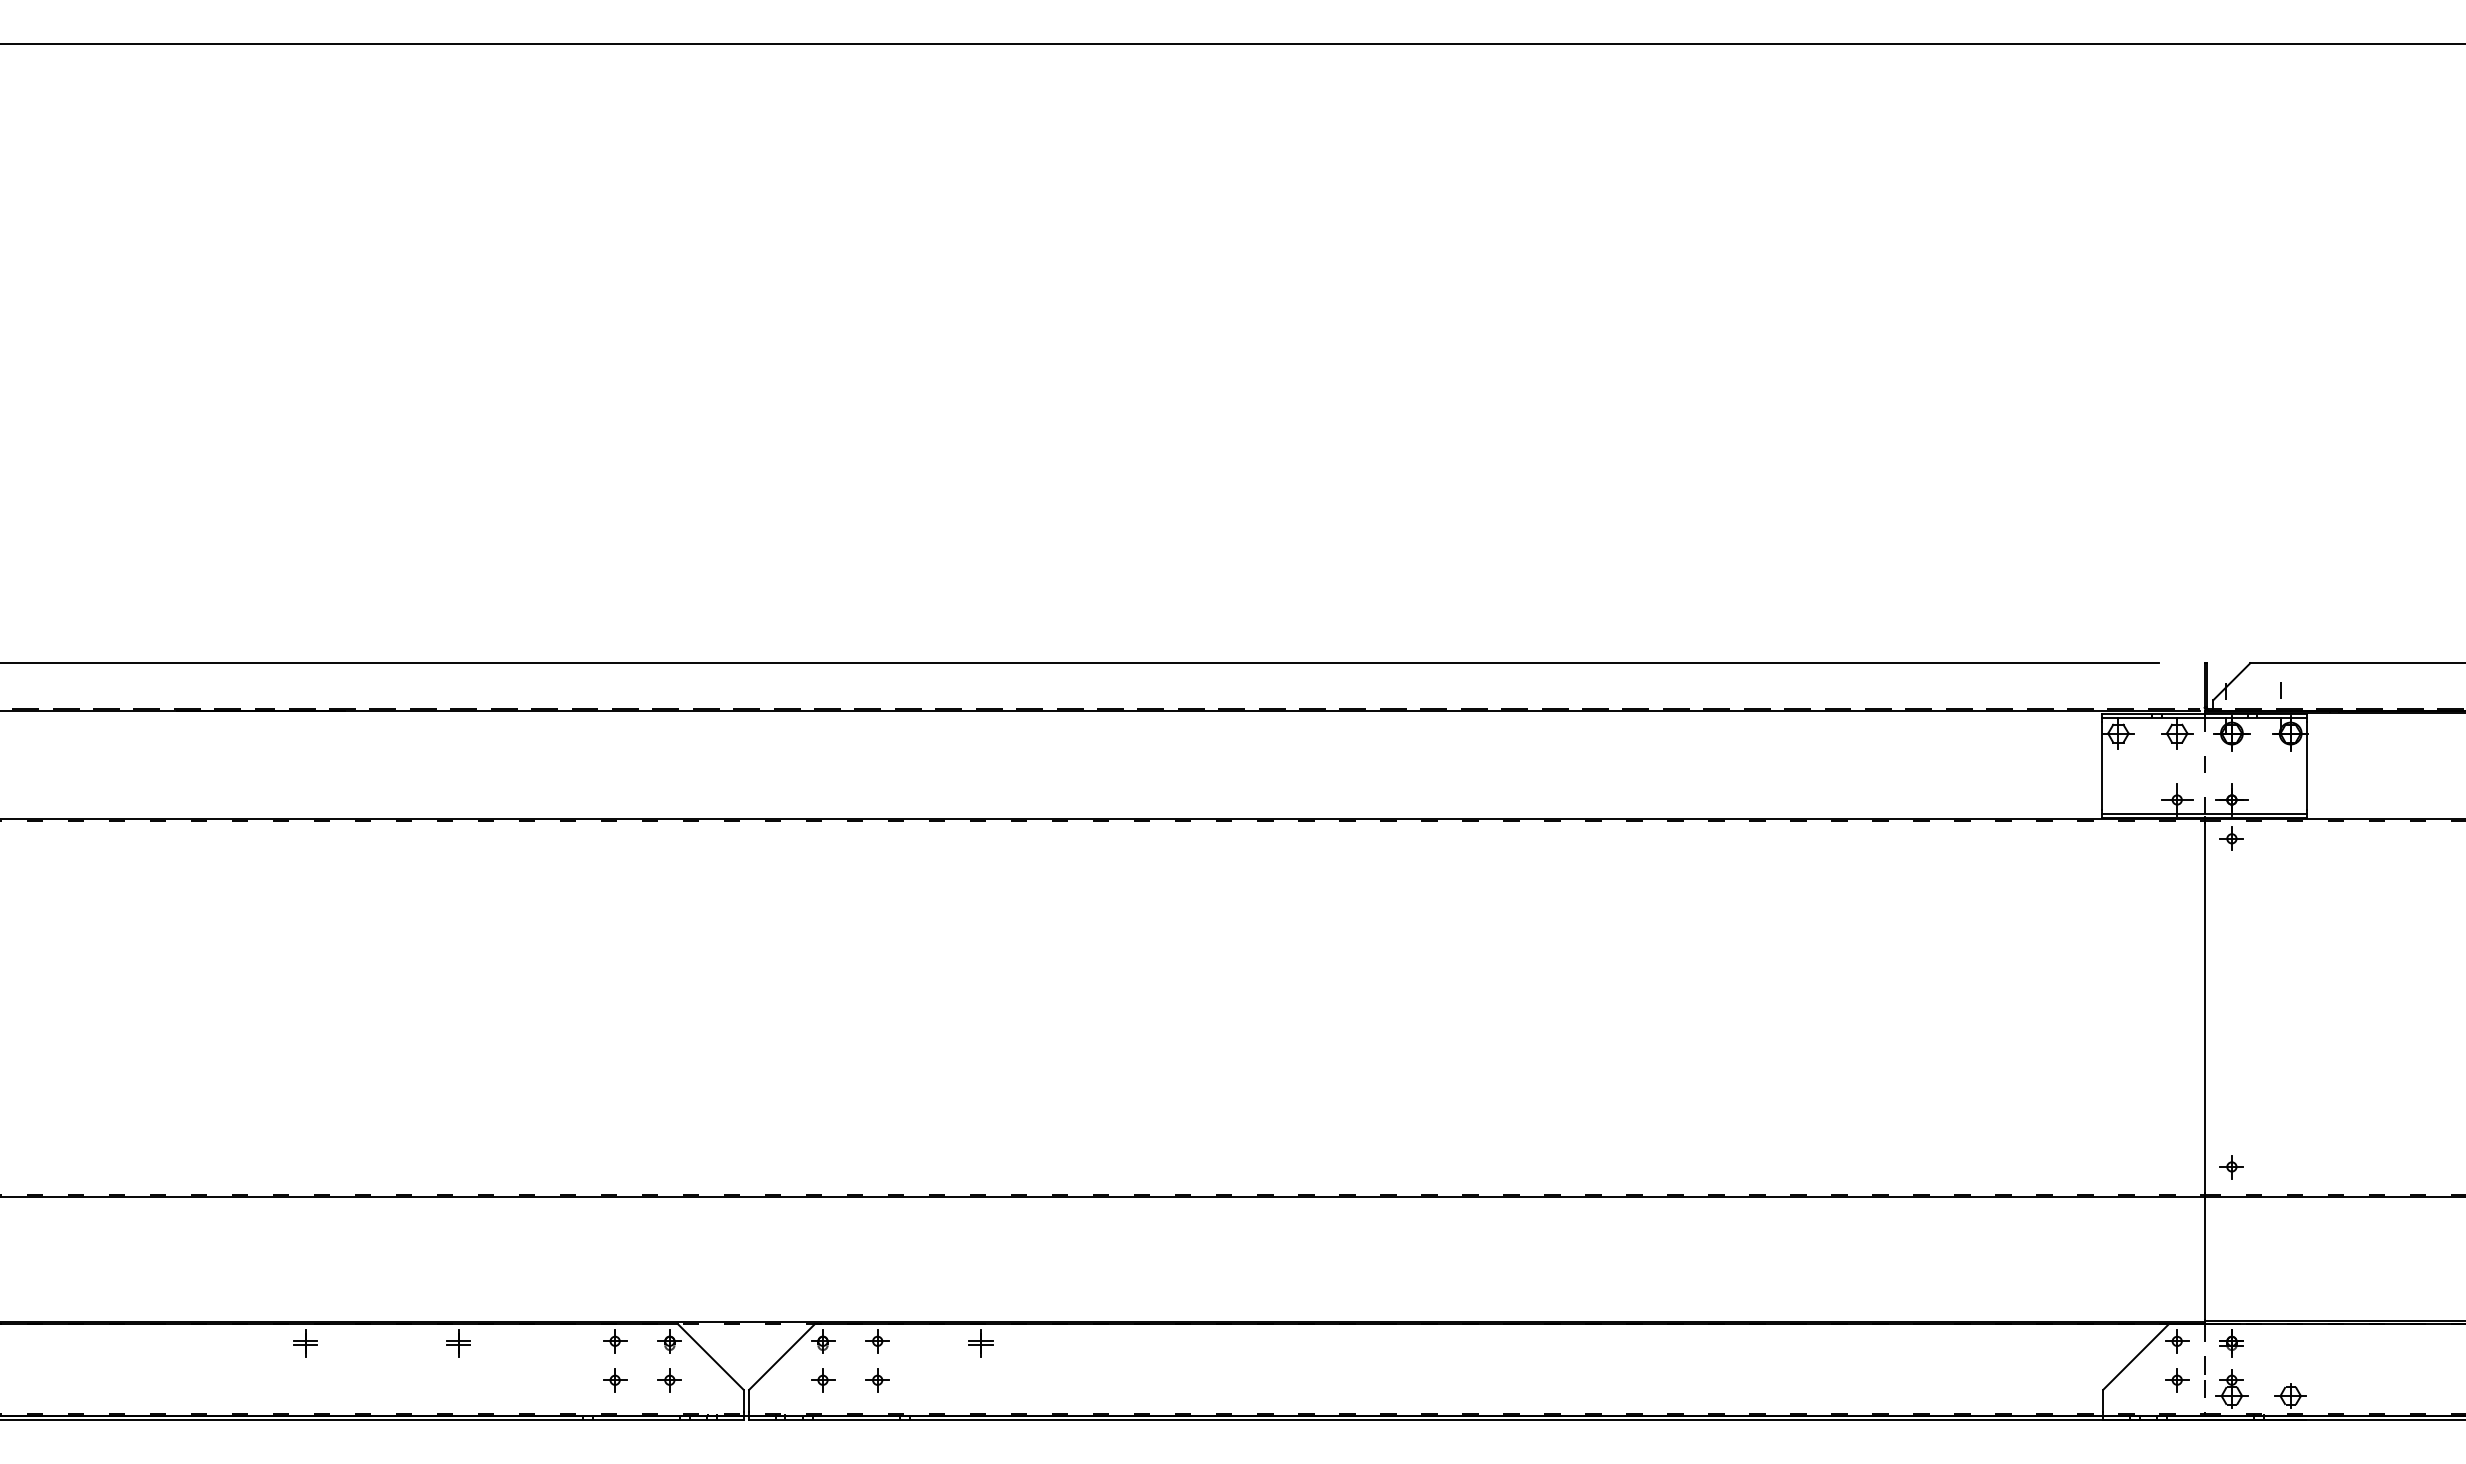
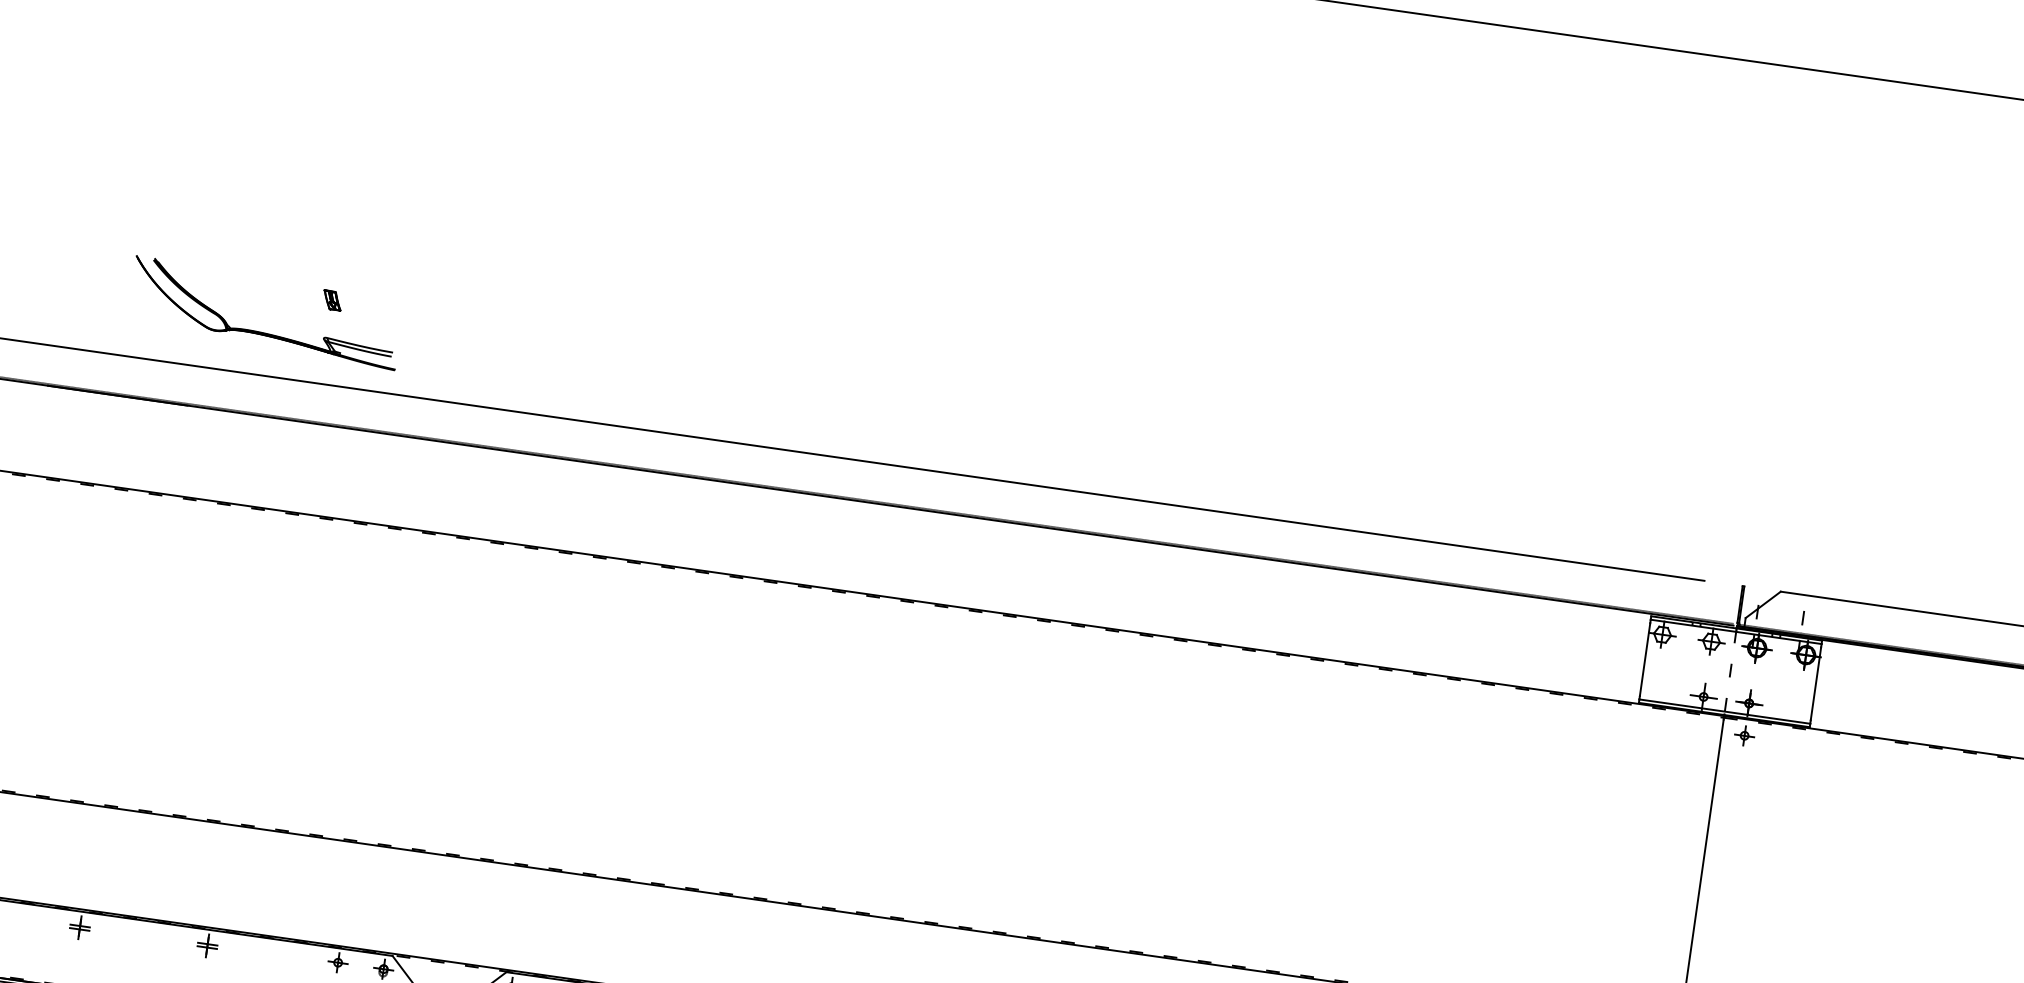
part: (416, 611) -> (259, 331), added

